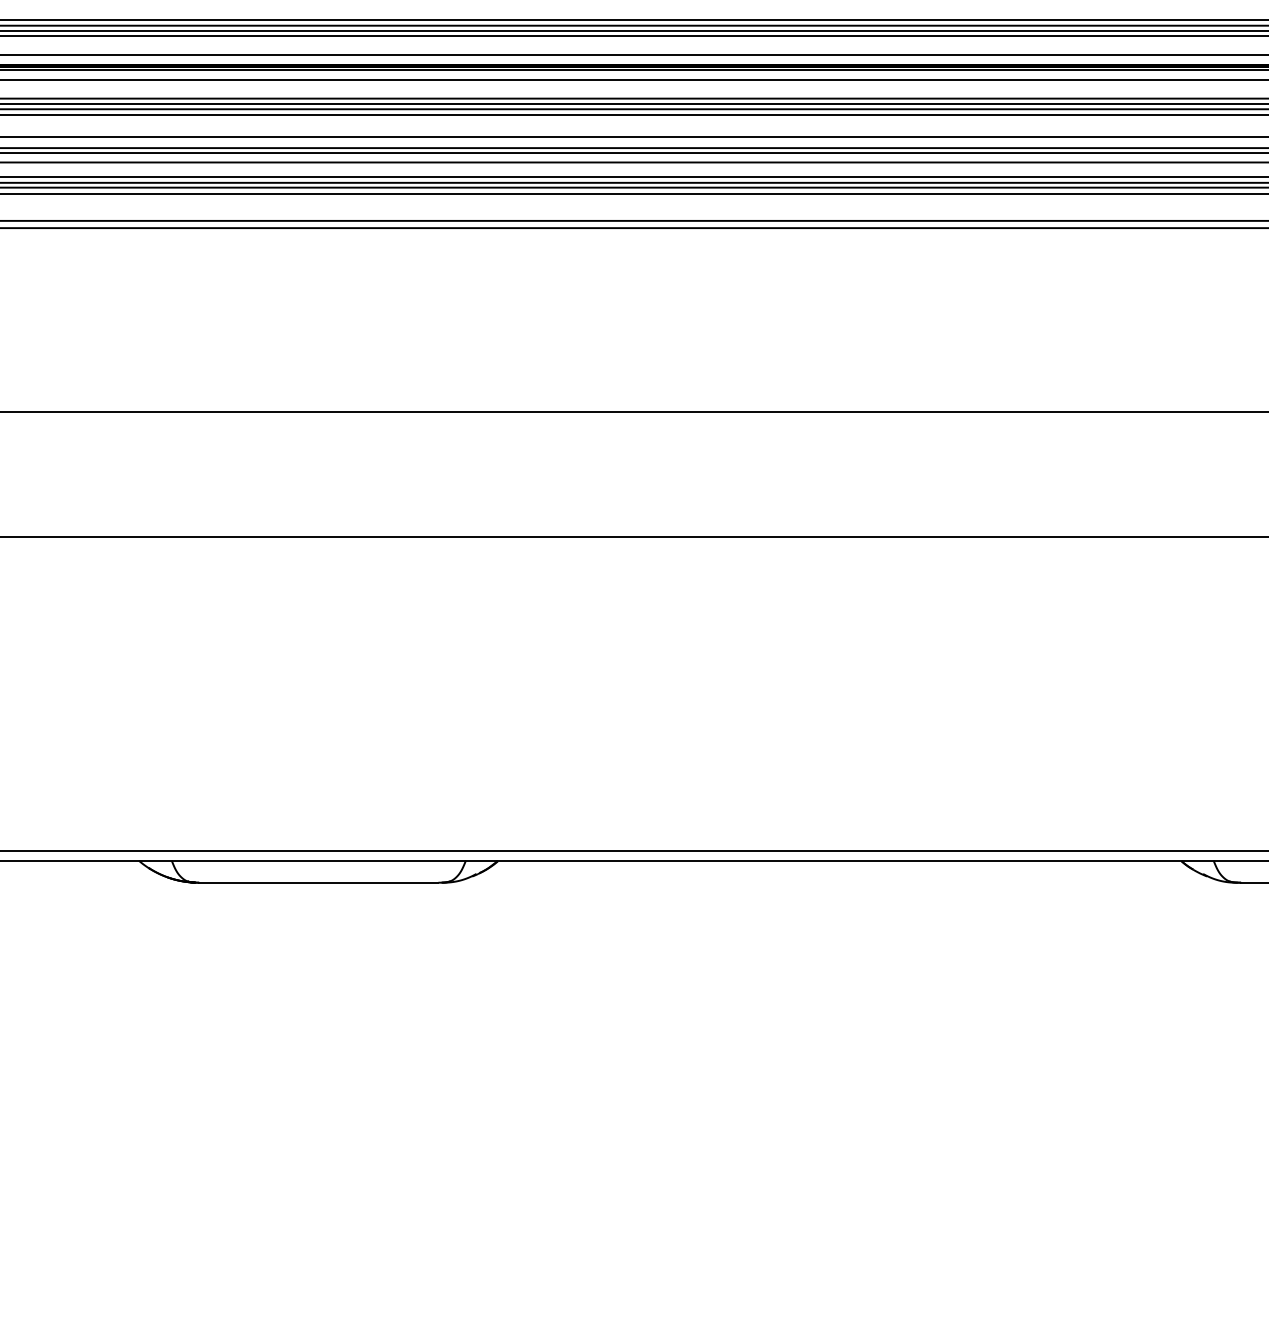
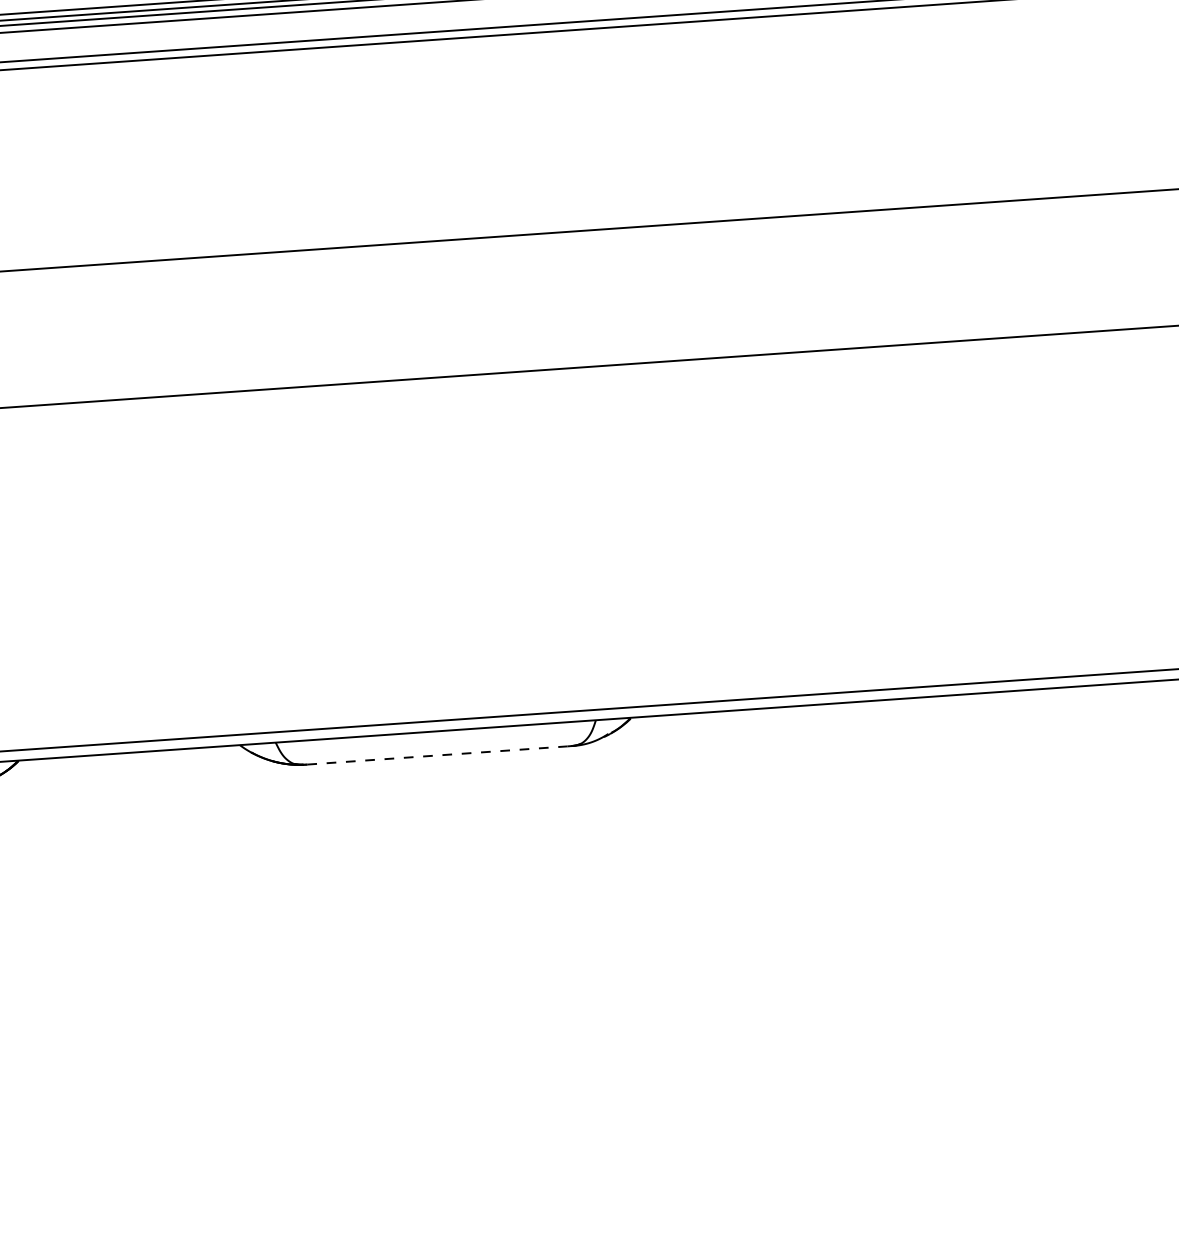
line: (318, 882) -> (437, 755), solid -> dashed

